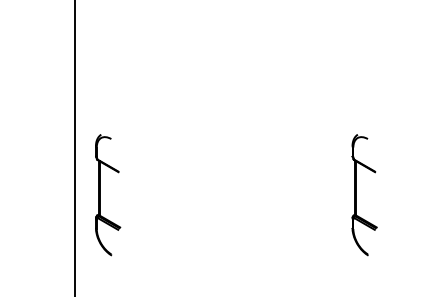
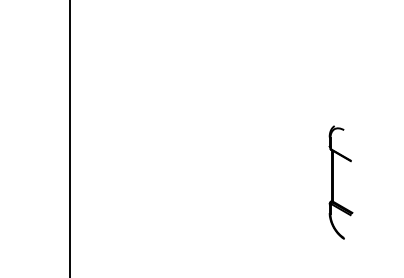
part: (100, 195) -> (93, 182), removed

